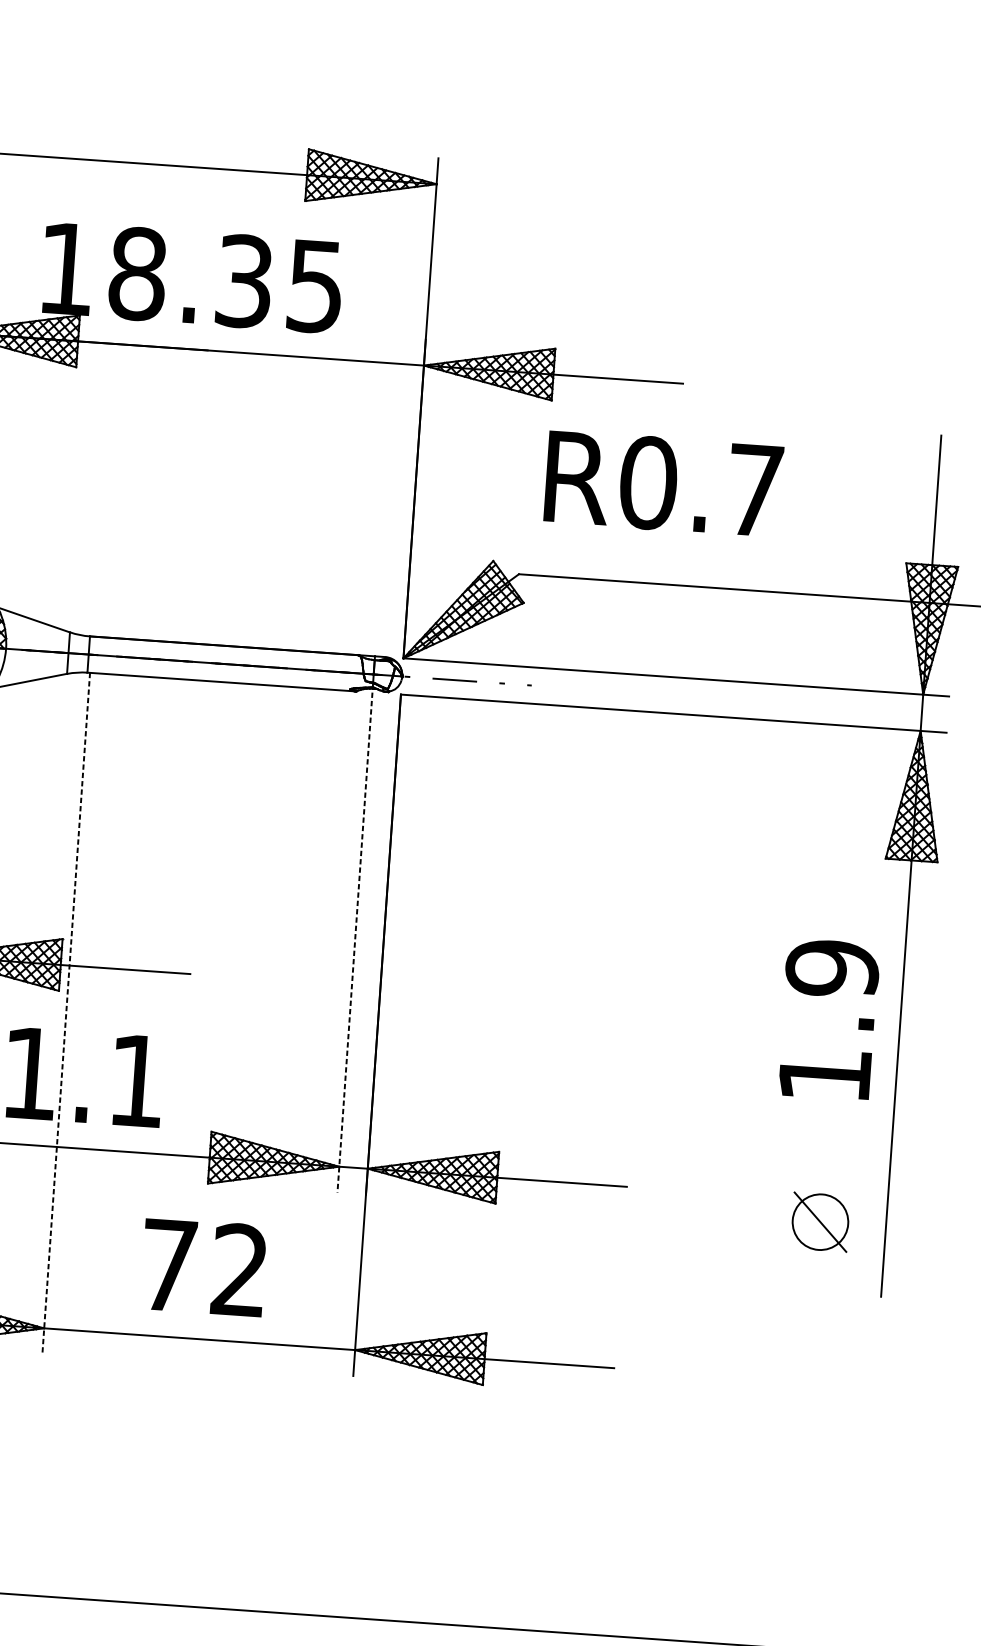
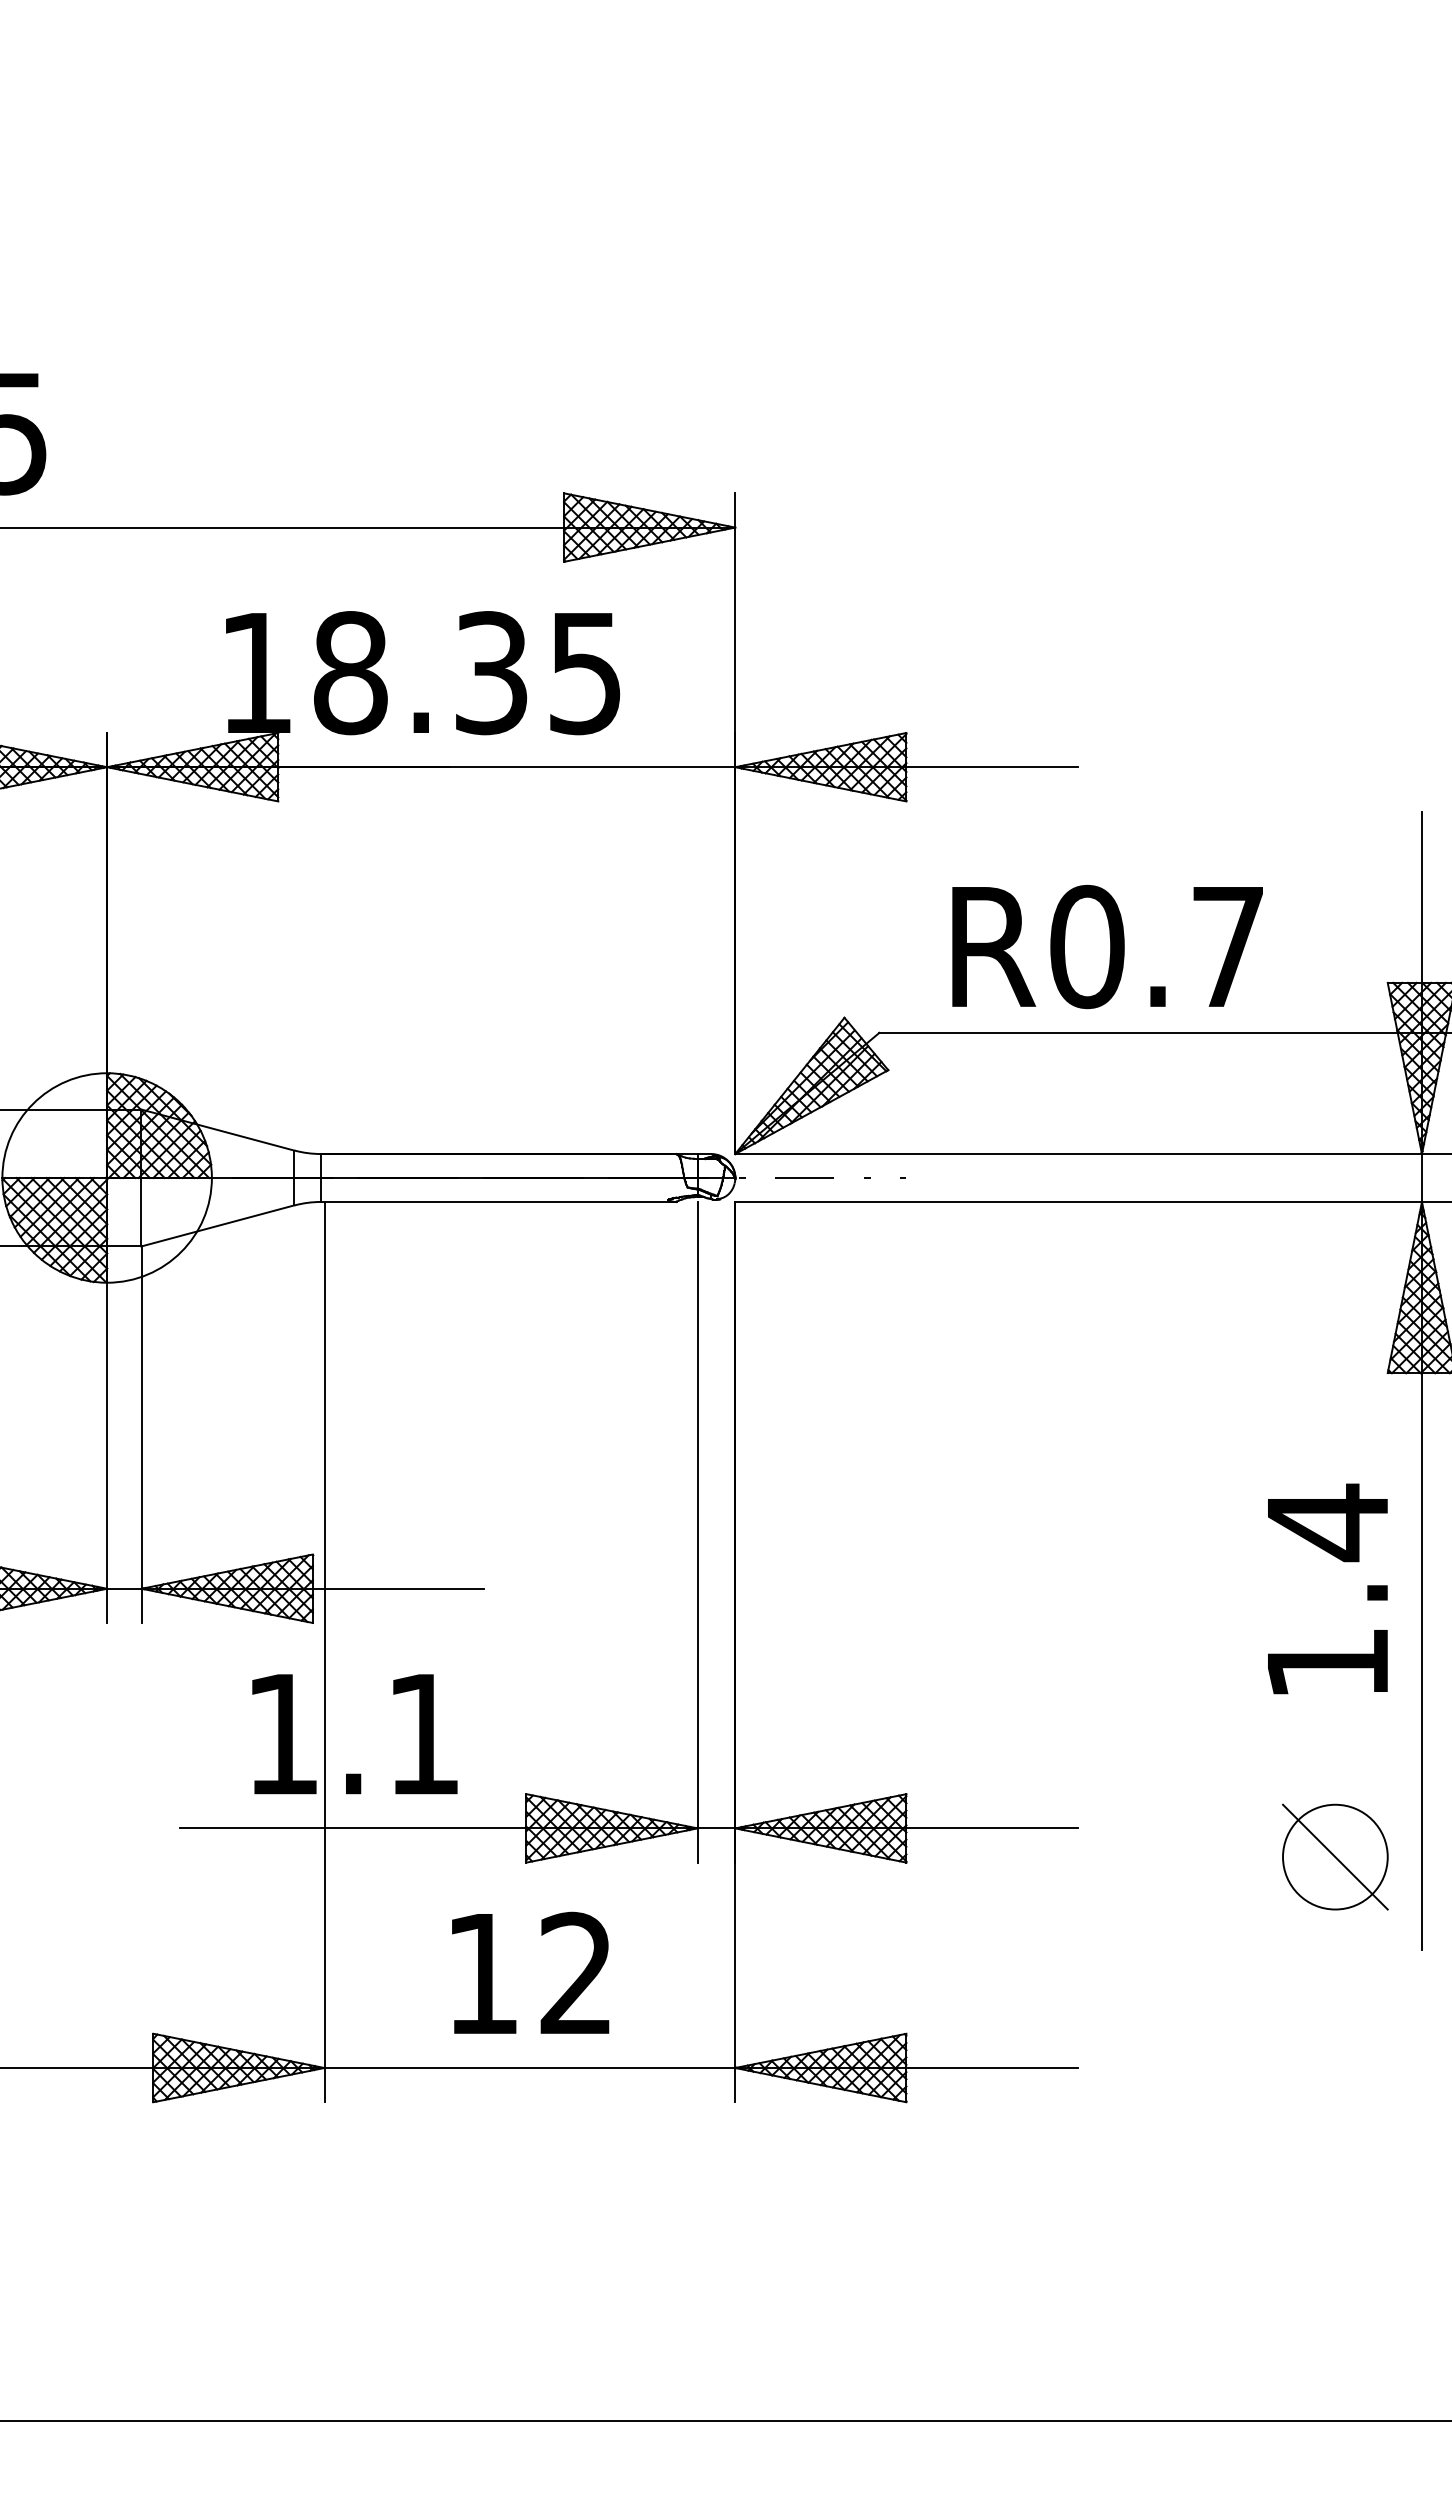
text: (663, 483) -> (1107, 946), moved
line: (354, 942) -> (697, 1532), dashed -> solid
text: (832, 968) -> (1327, 1522), 1.9 -> 1.4
line: (66, 1013) -> (324, 1652), dashed -> solid
part: (820, 1221) -> (1335, 1856), size x1.43
text: (168, 1265) -> (482, 1973), 72 -> 12

